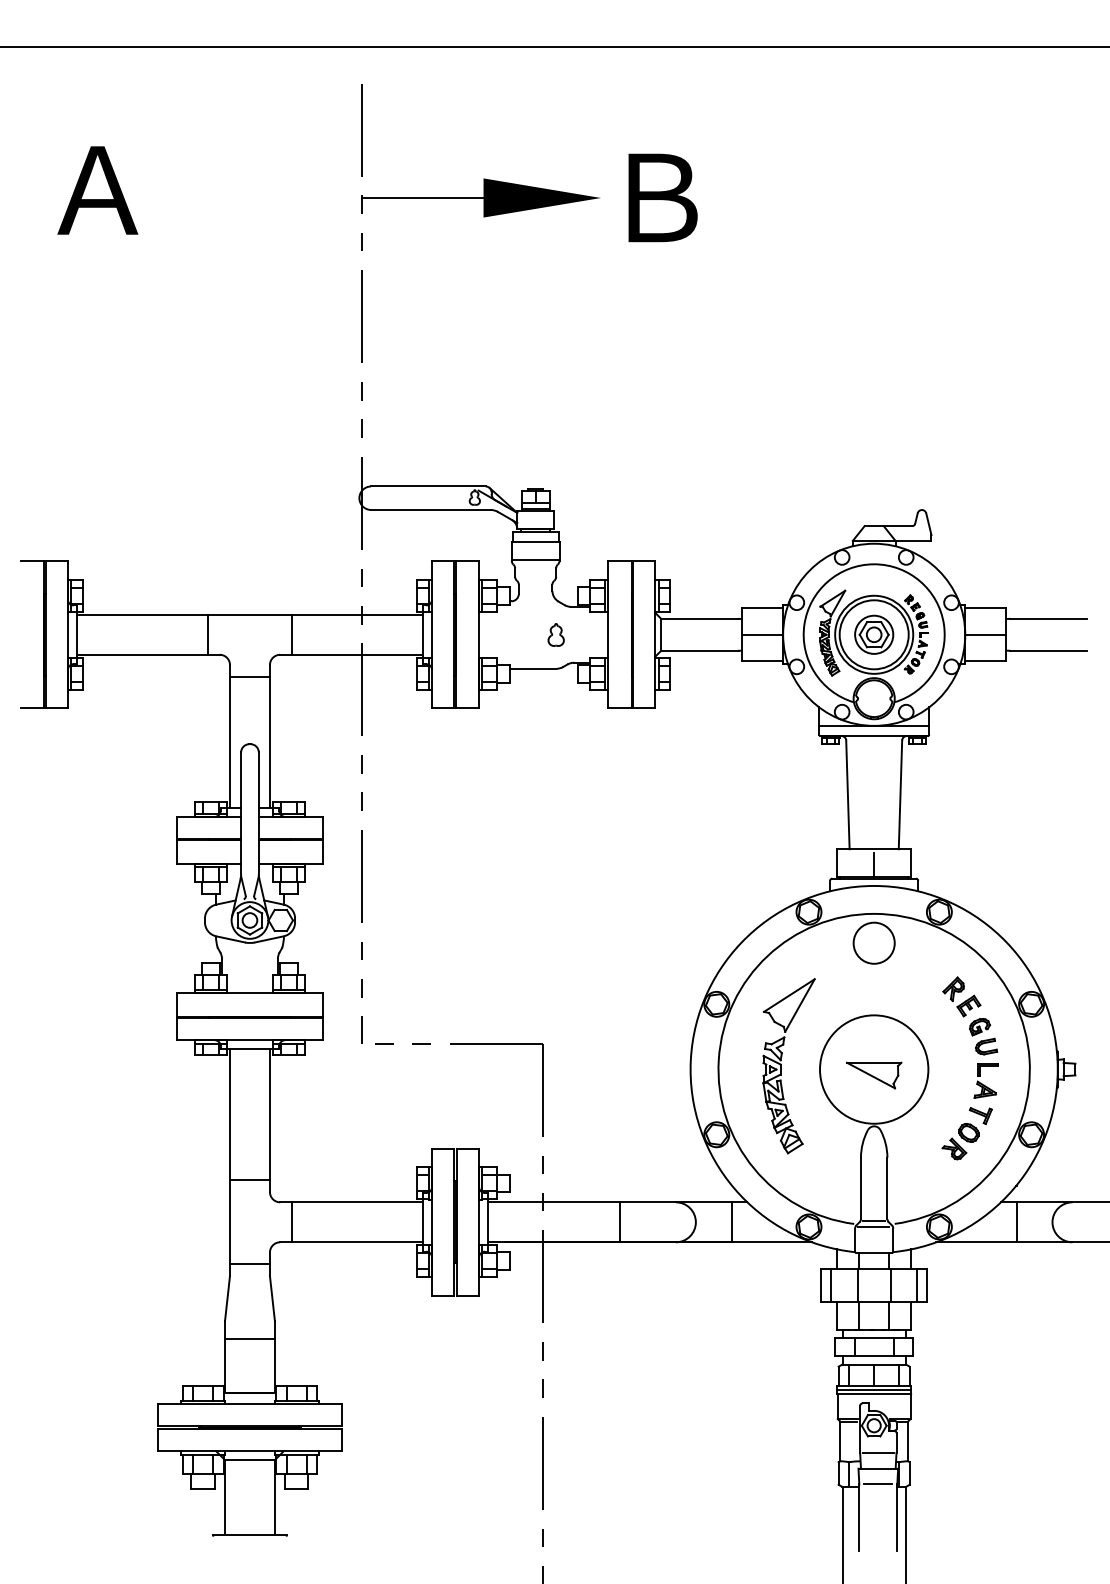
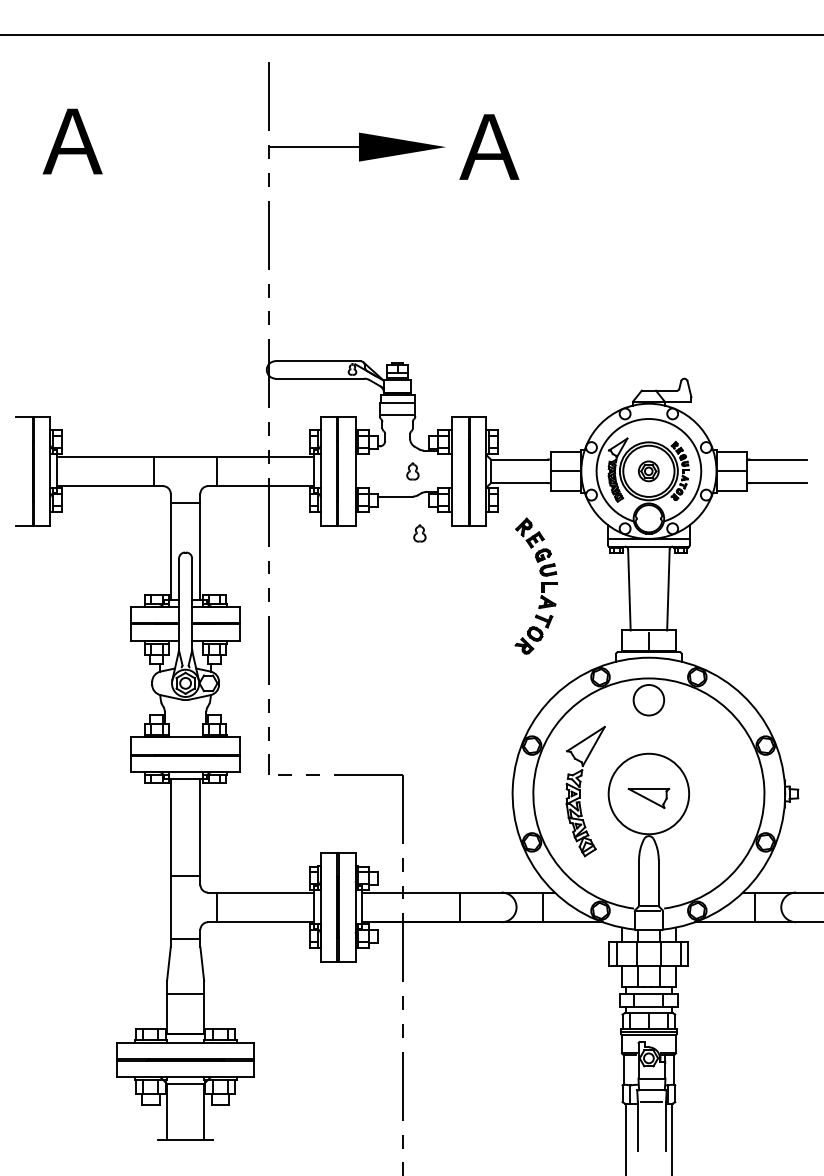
text: (659, 197) -> (489, 146), Ｂ -> Ａ
part: (873, 635) -> (648, 471), size x0.7
part: (565, 718) -> (419, 533), added
part: (969, 1067) -> (535, 585), moved

